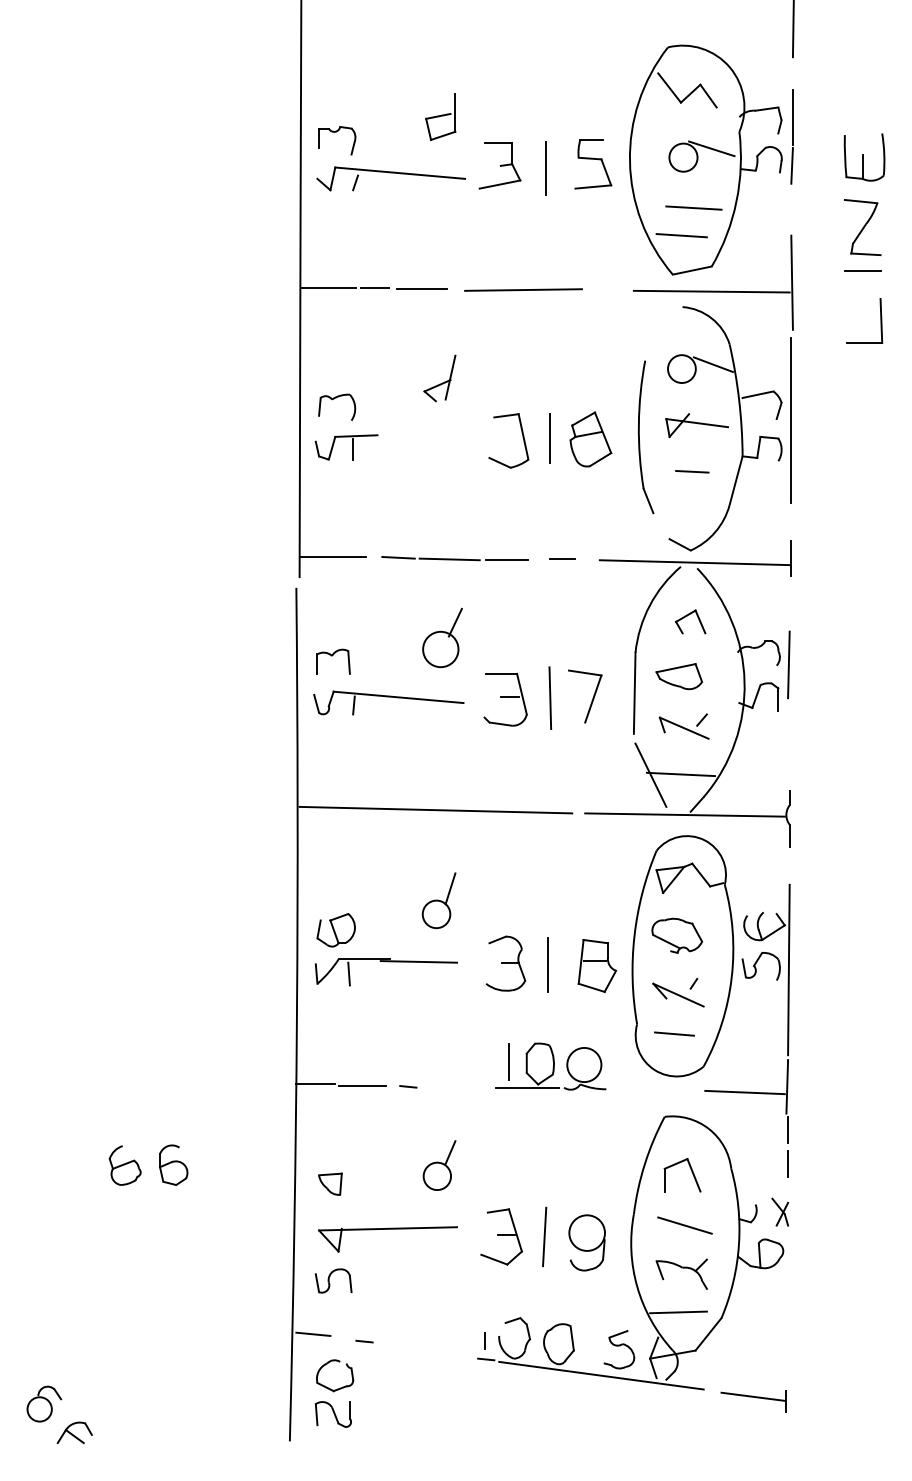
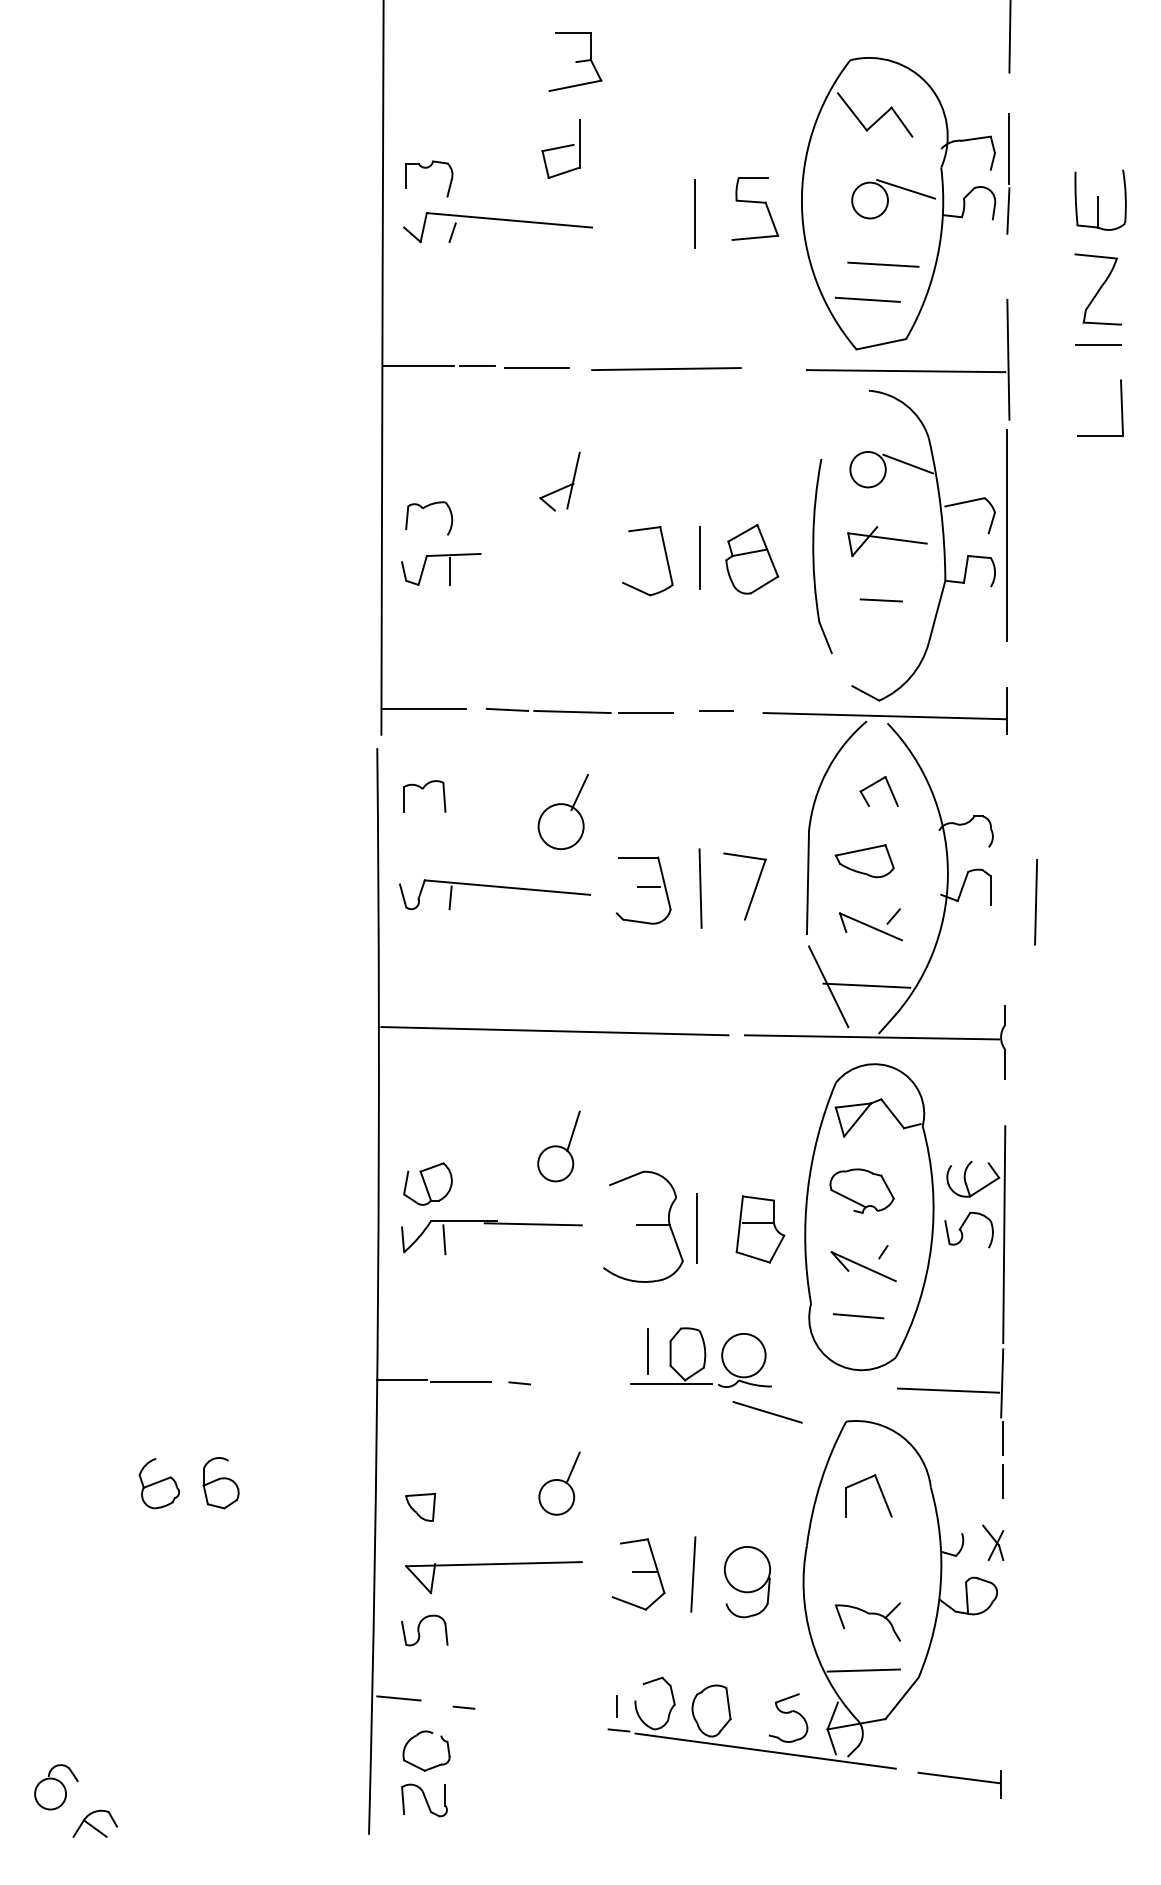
part: (499, 165) -> (574, 61), moved
part: (333, 661) -> (424, 796), moved
line: (788, 664) -> (1035, 901), moved
part: (506, 963) -> (644, 1226), size x1.6
line: (684, 1225) -> (766, 1412), moved

